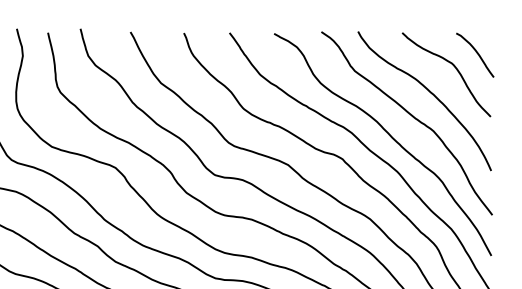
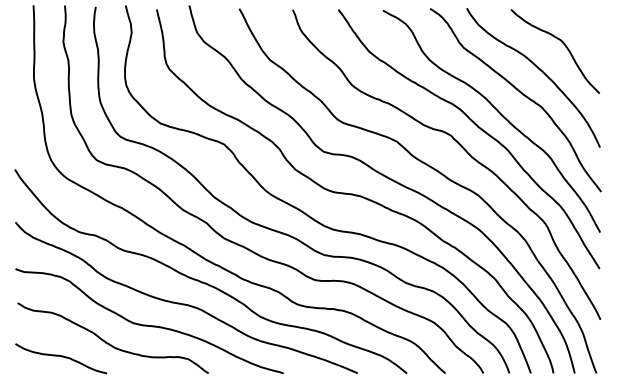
curve: (476, 53) -> (585, 30), removed

